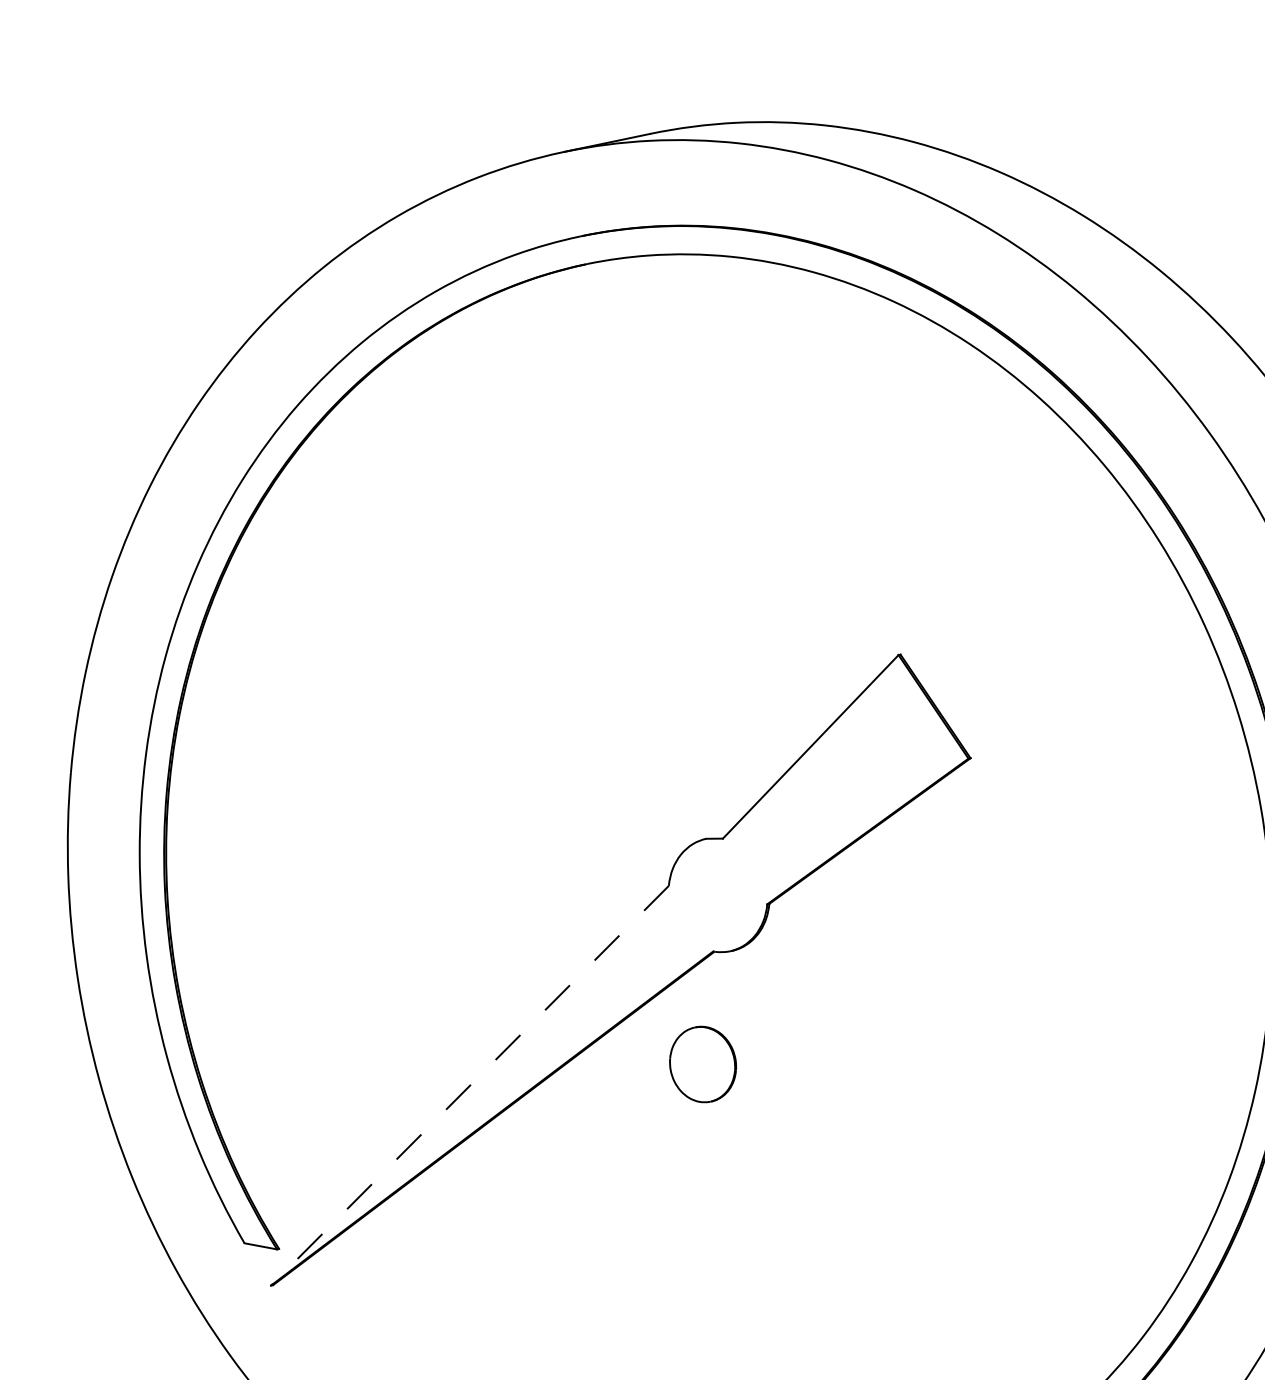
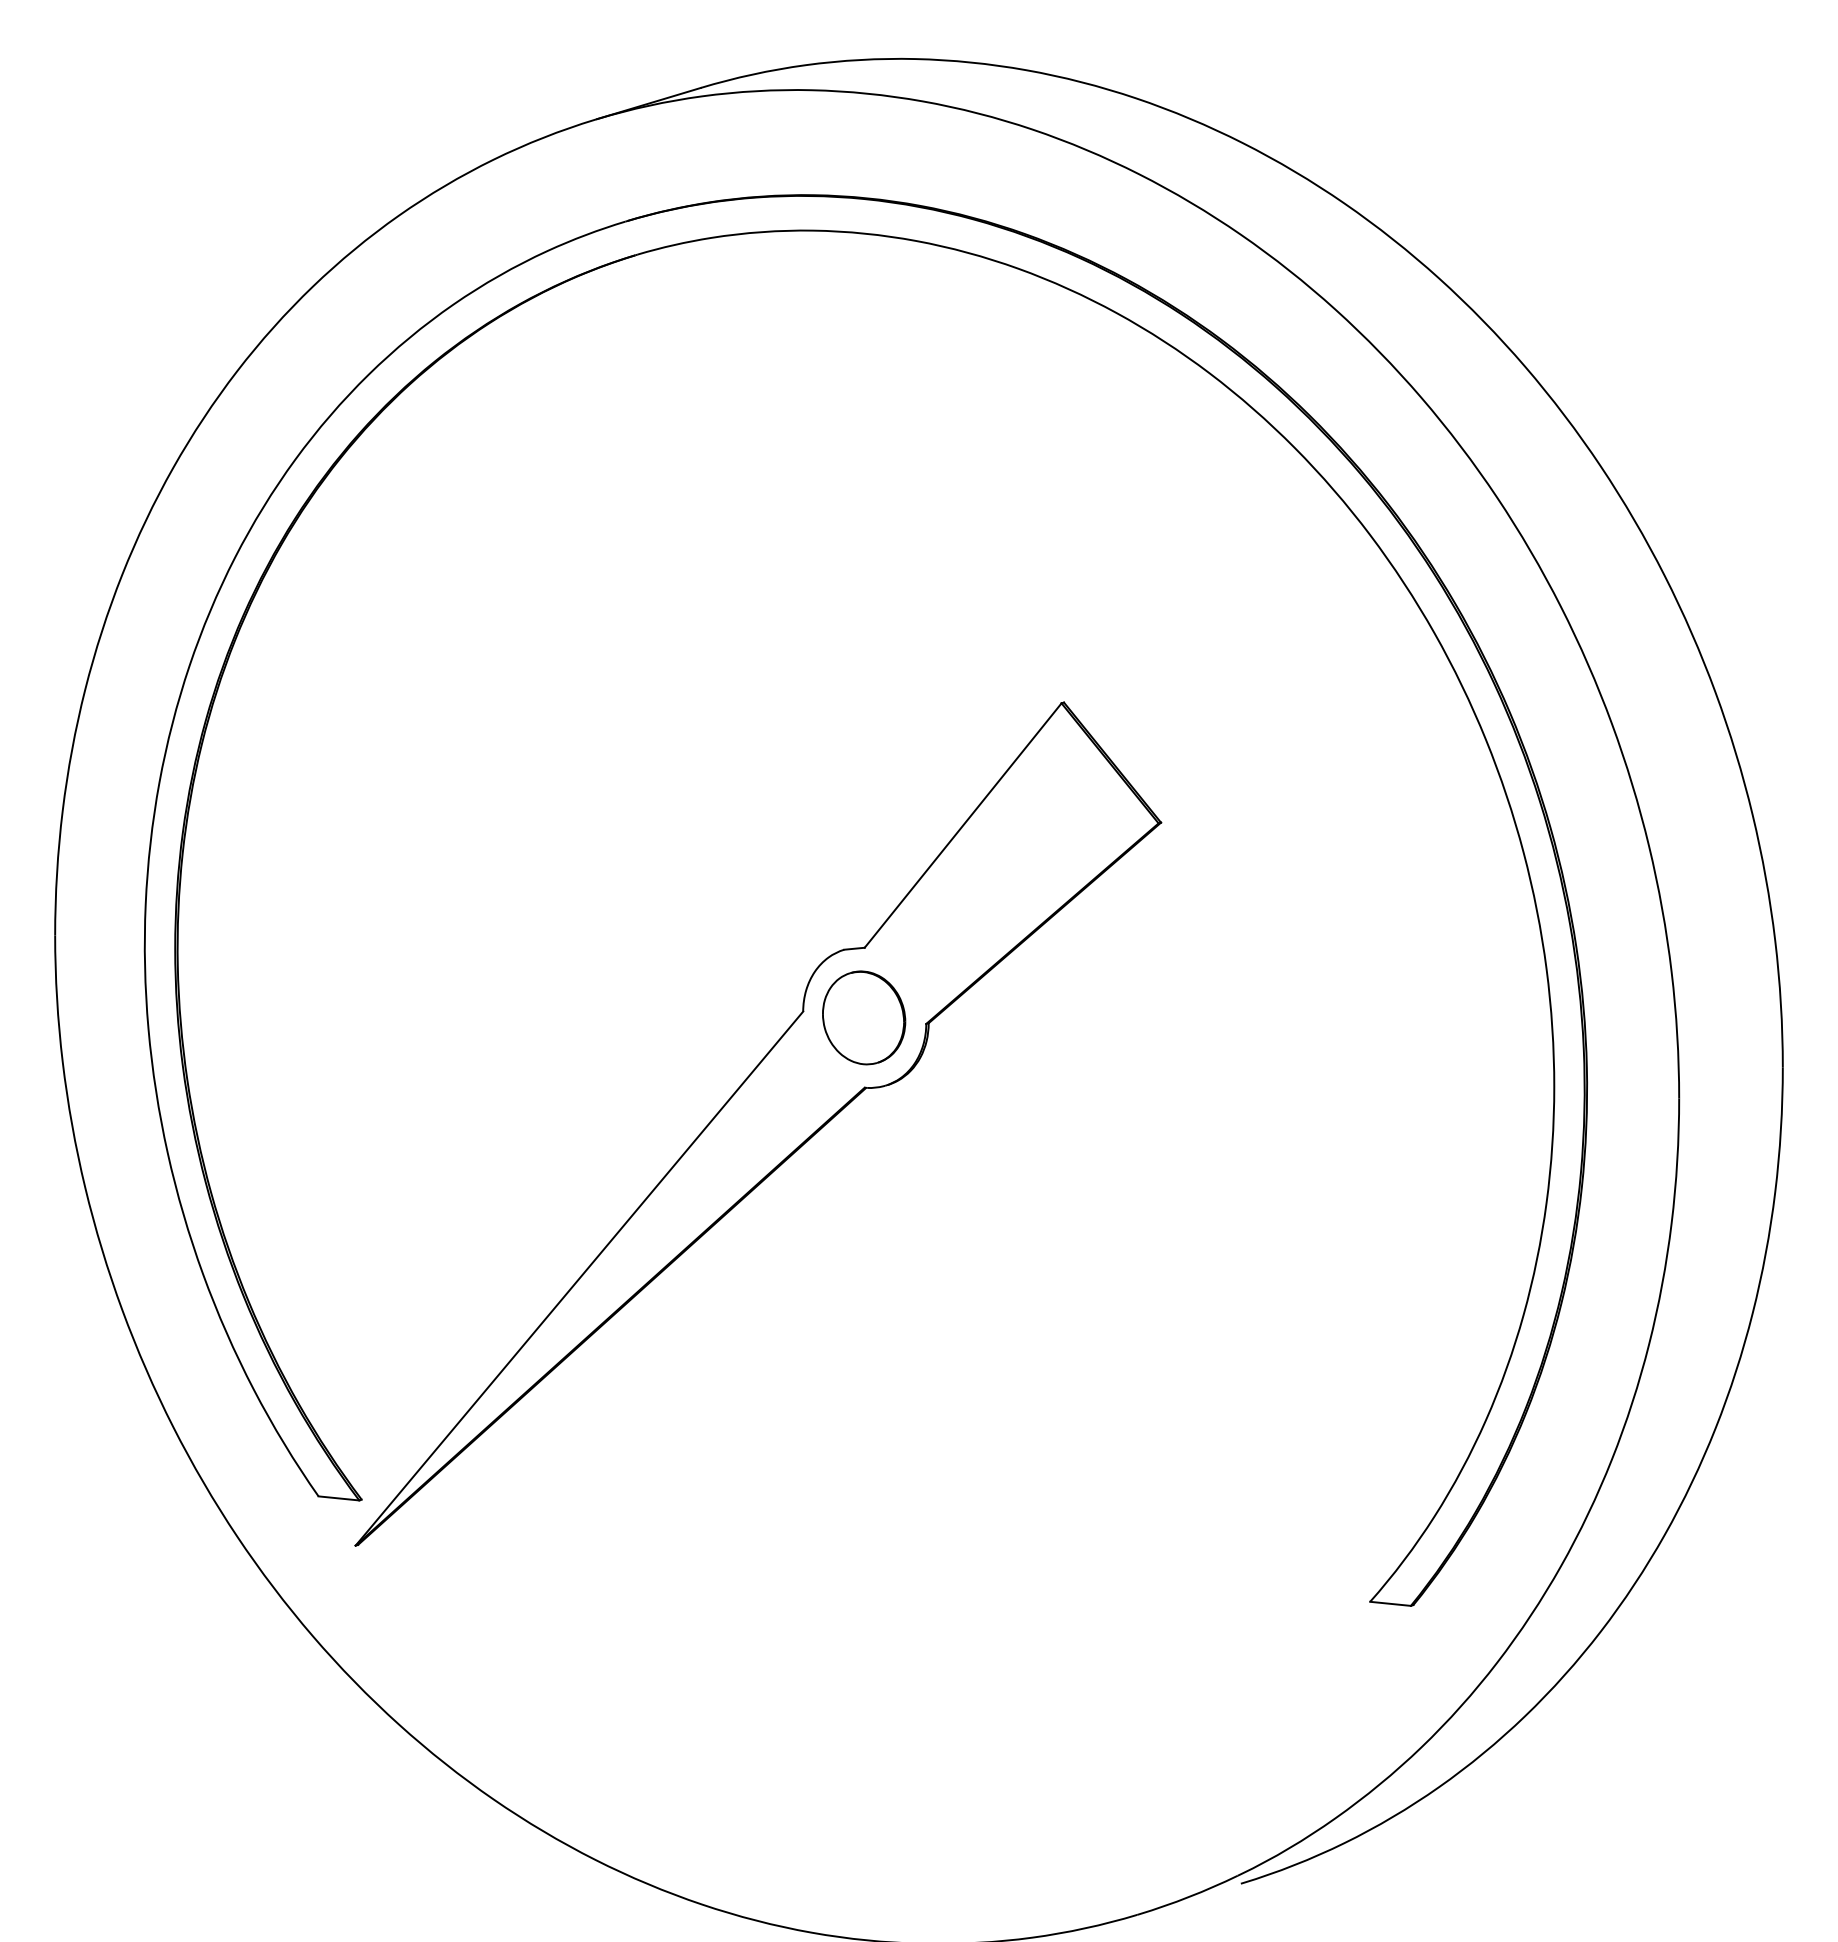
part: (703, 1064) -> (864, 1017), moved
line: (470, 1085) -> (579, 1278), dashed -> solid

